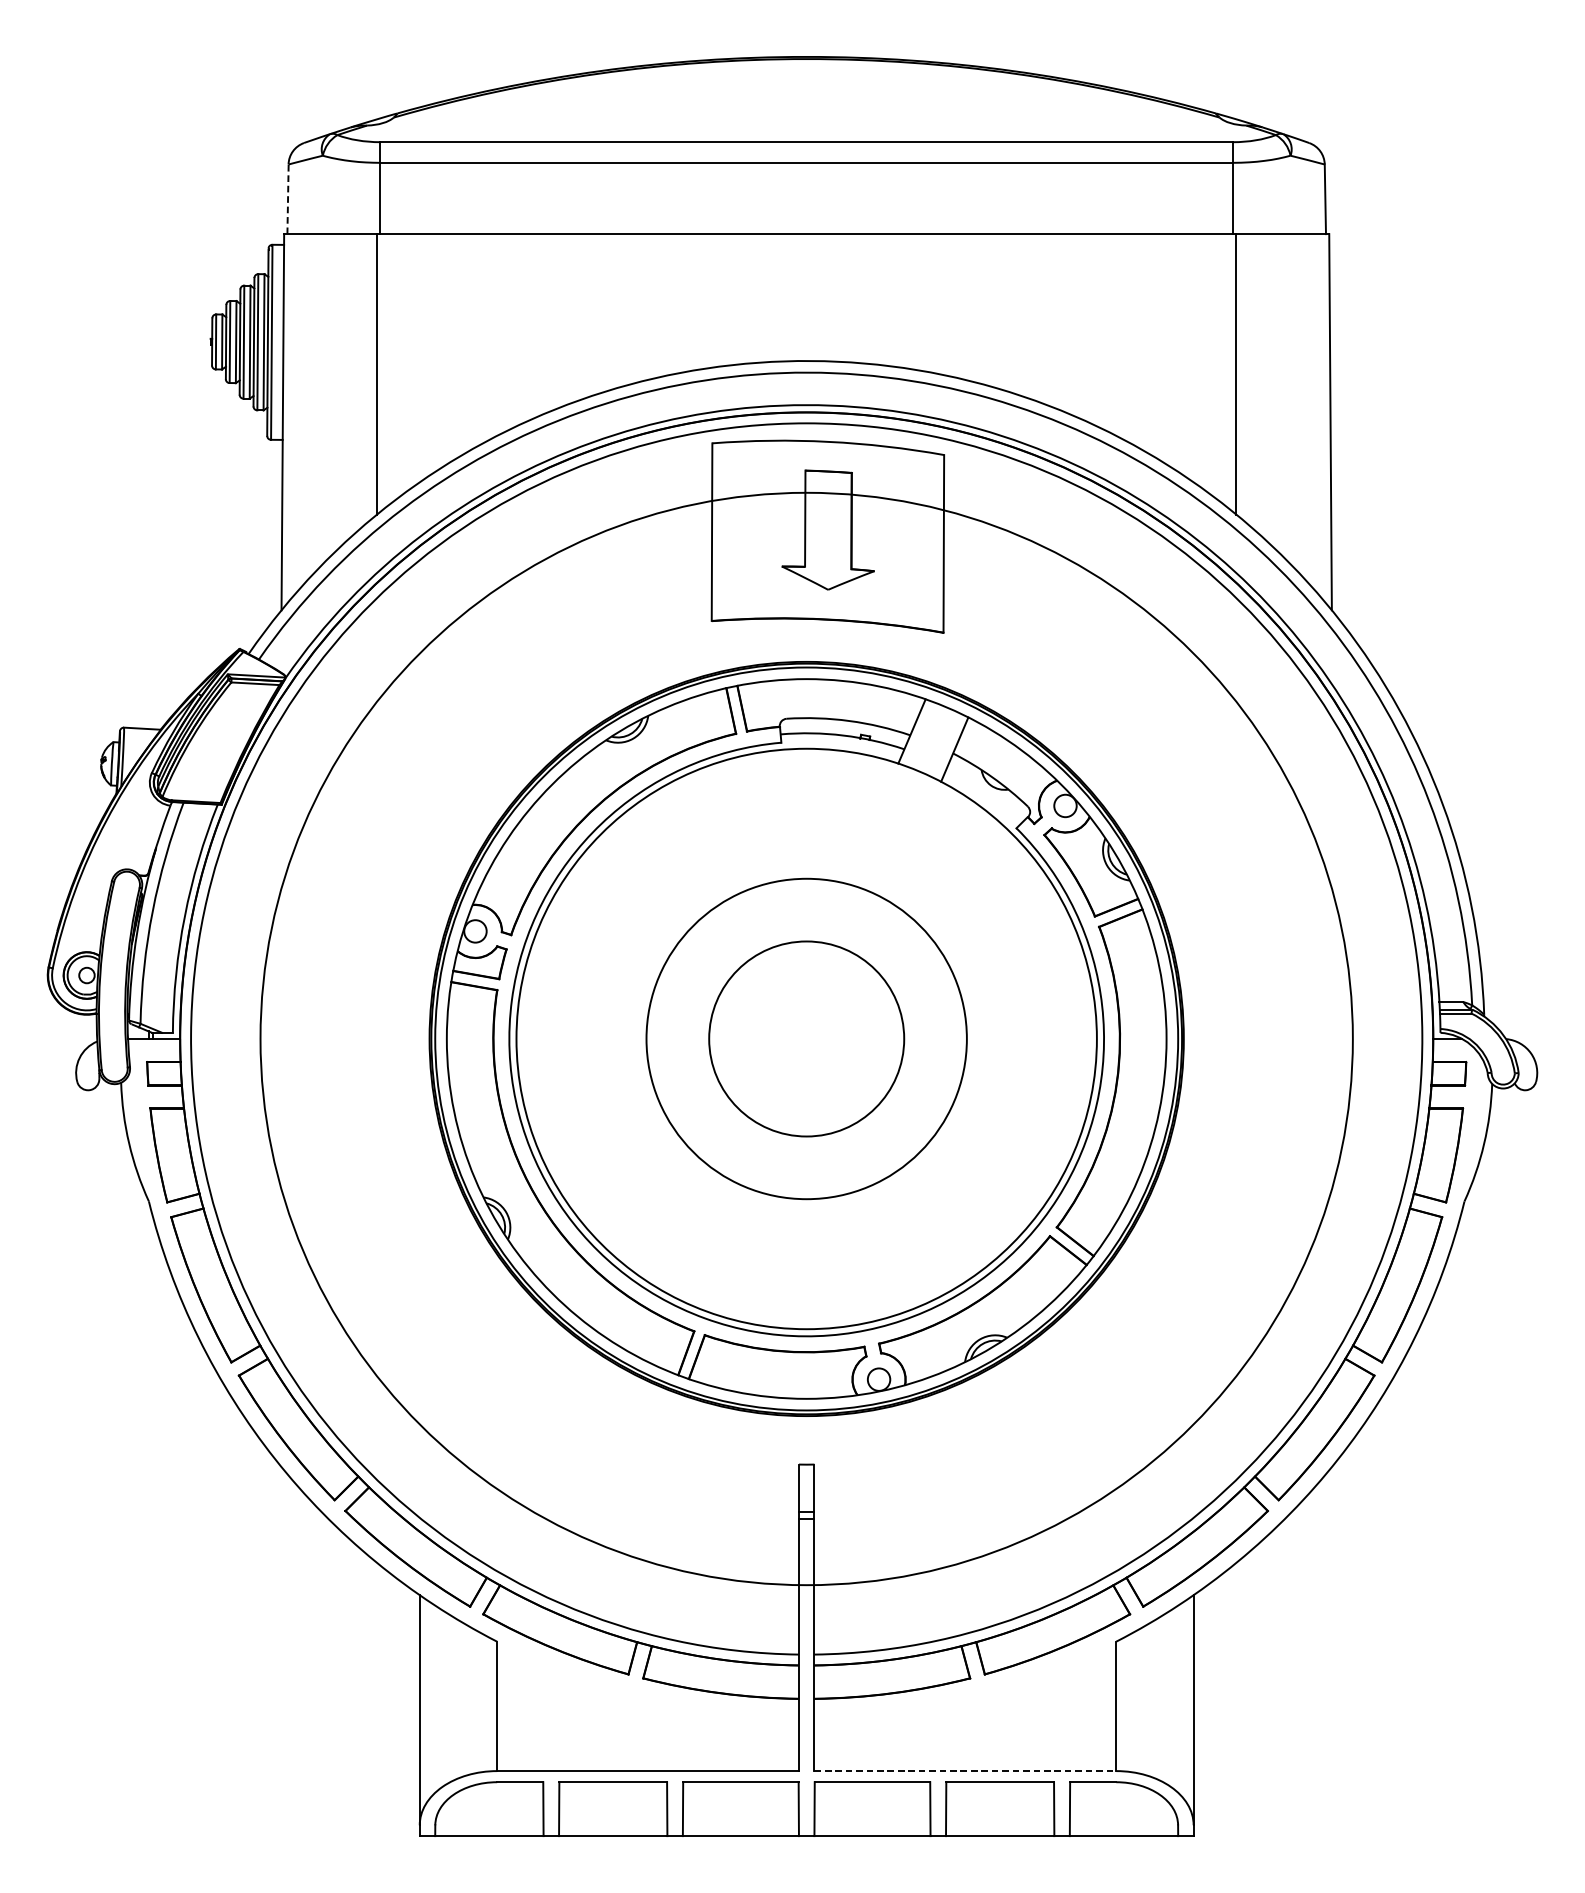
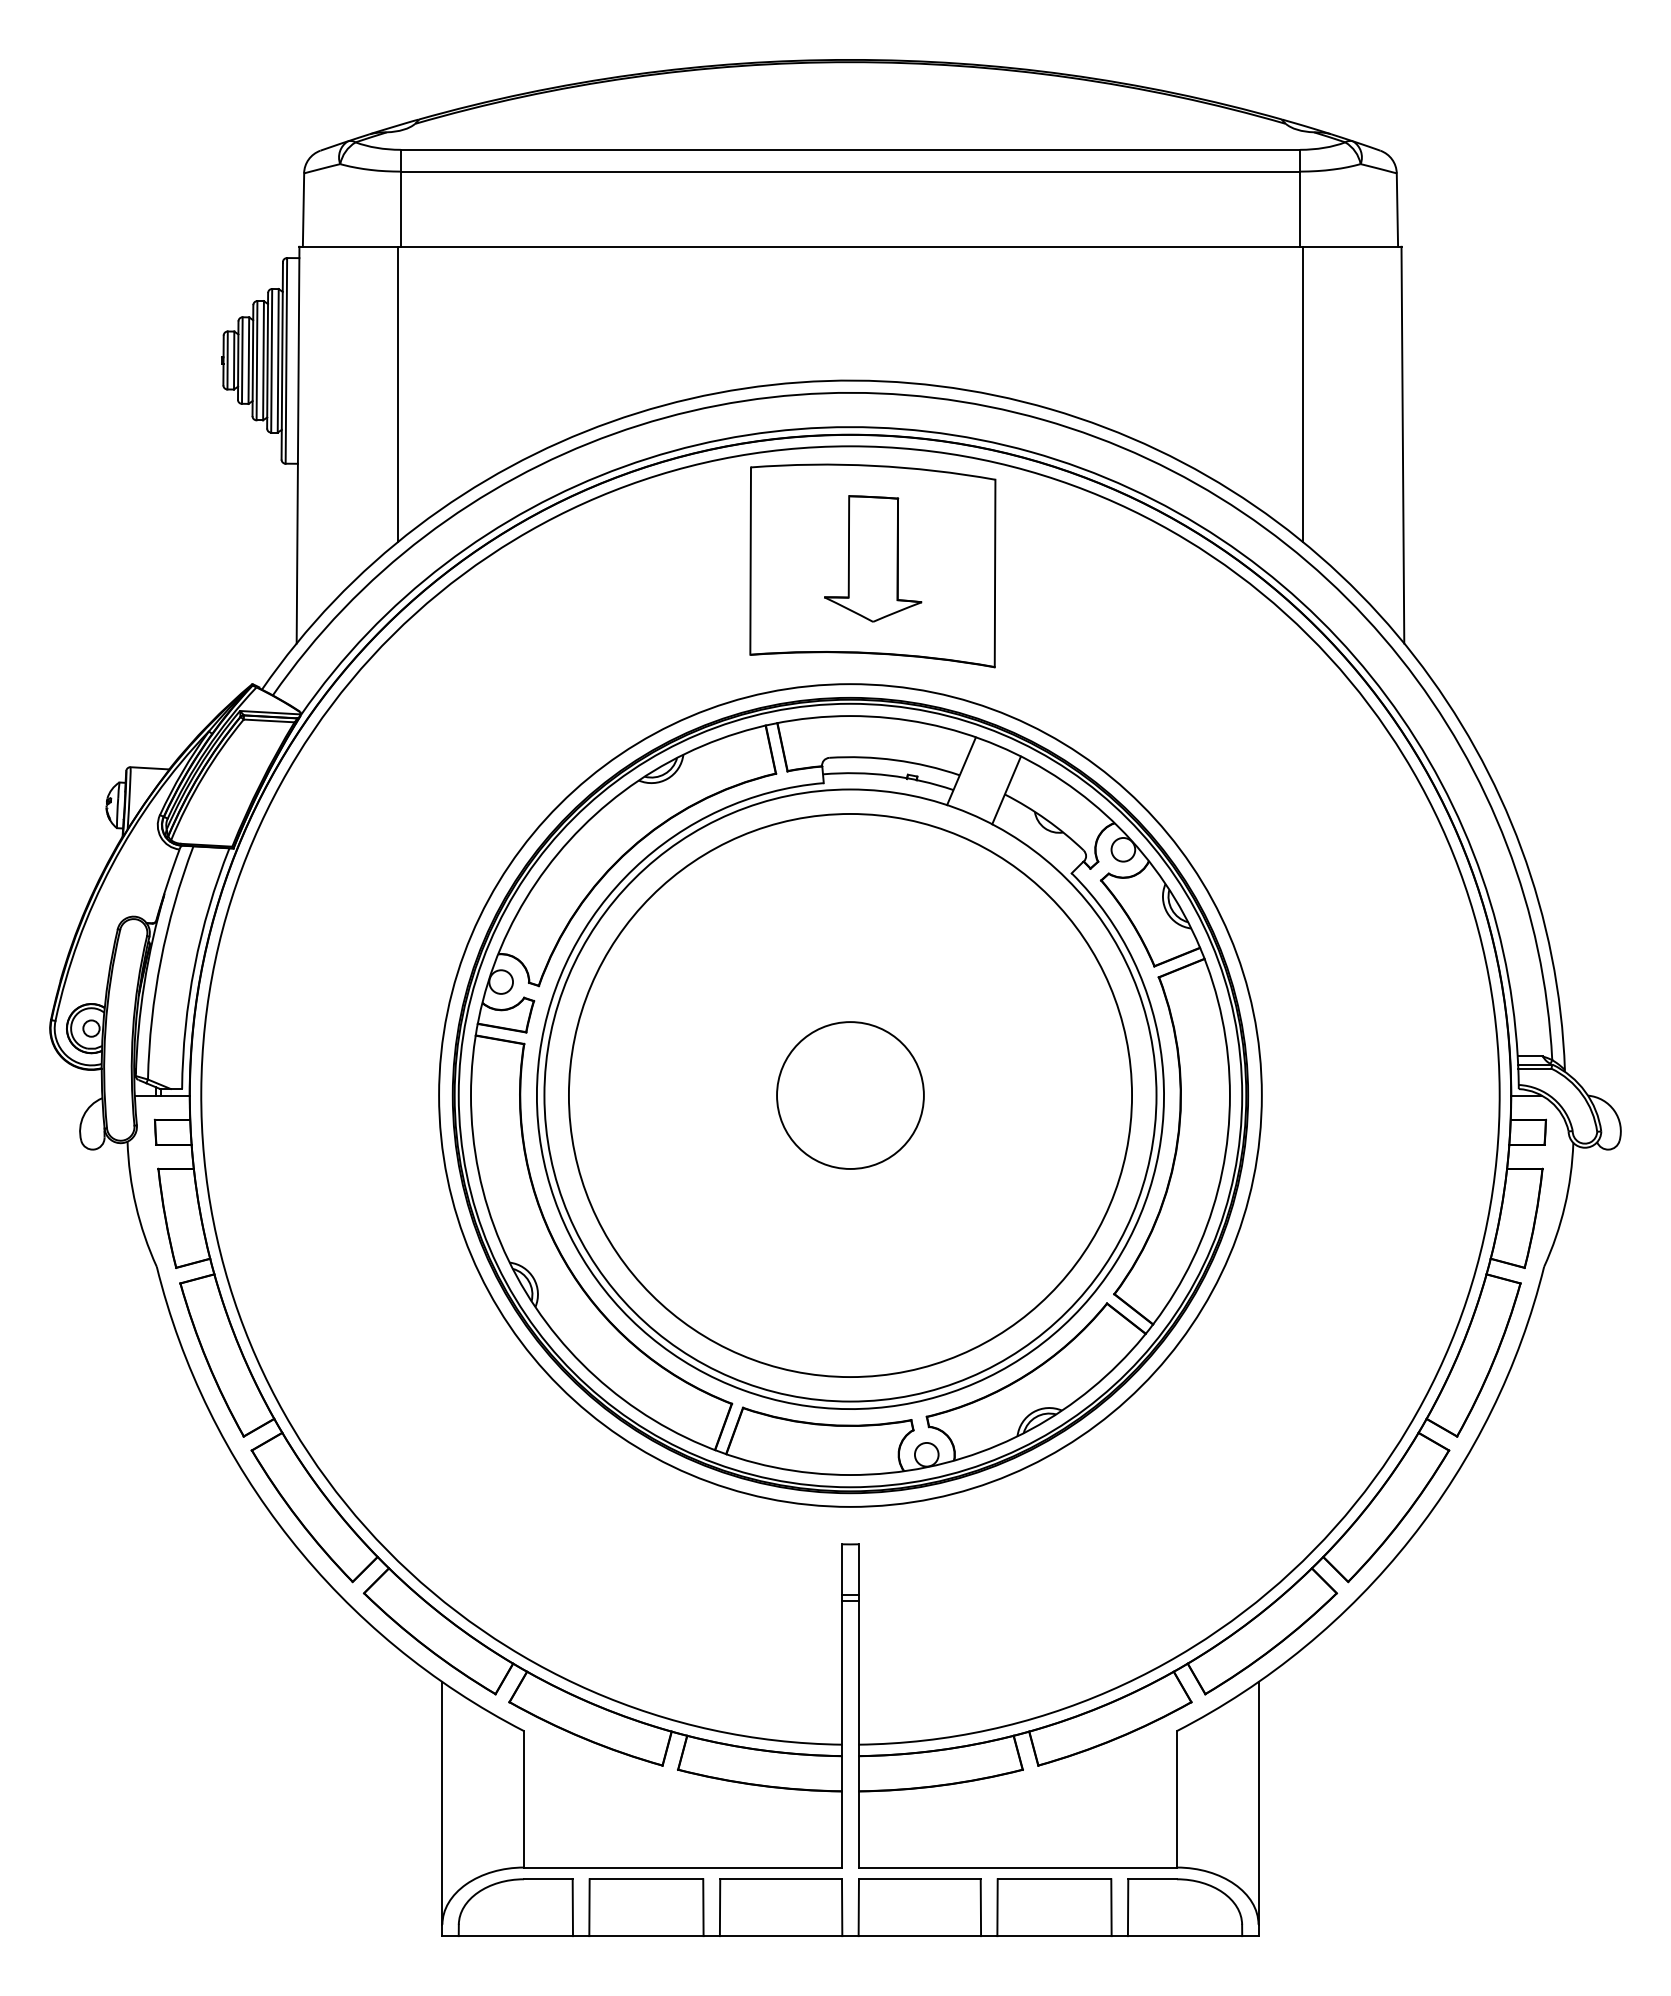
line: (288, 199) -> (303, 210), dashed -> solid
circle: (806, 1038) -> (850, 1095), size x0.71
circle: (806, 1038) -> (850, 1095), size x0.71
circle: (806, 1038) -> (850, 1095), size x1.67
line: (966, 1771) -> (1018, 1867), dashed -> solid

